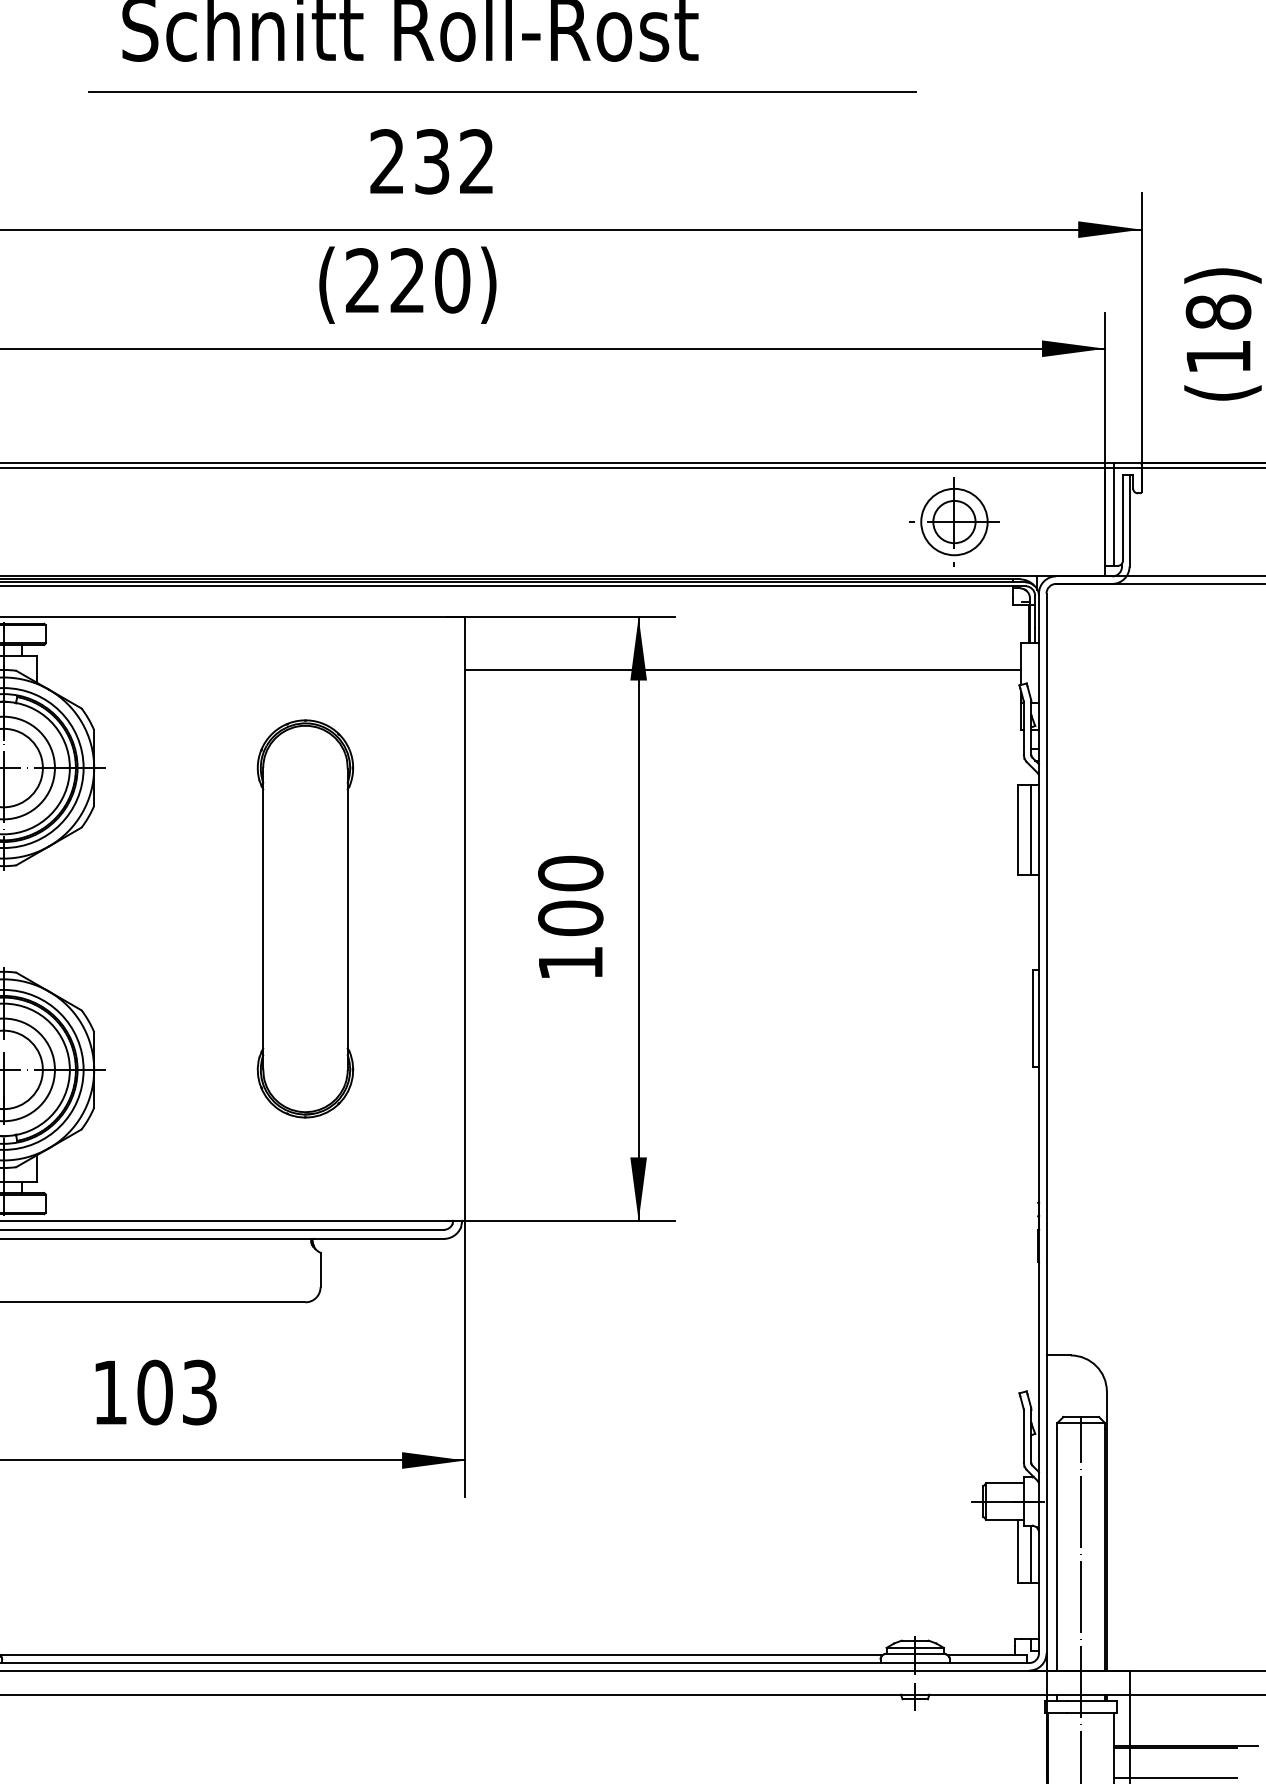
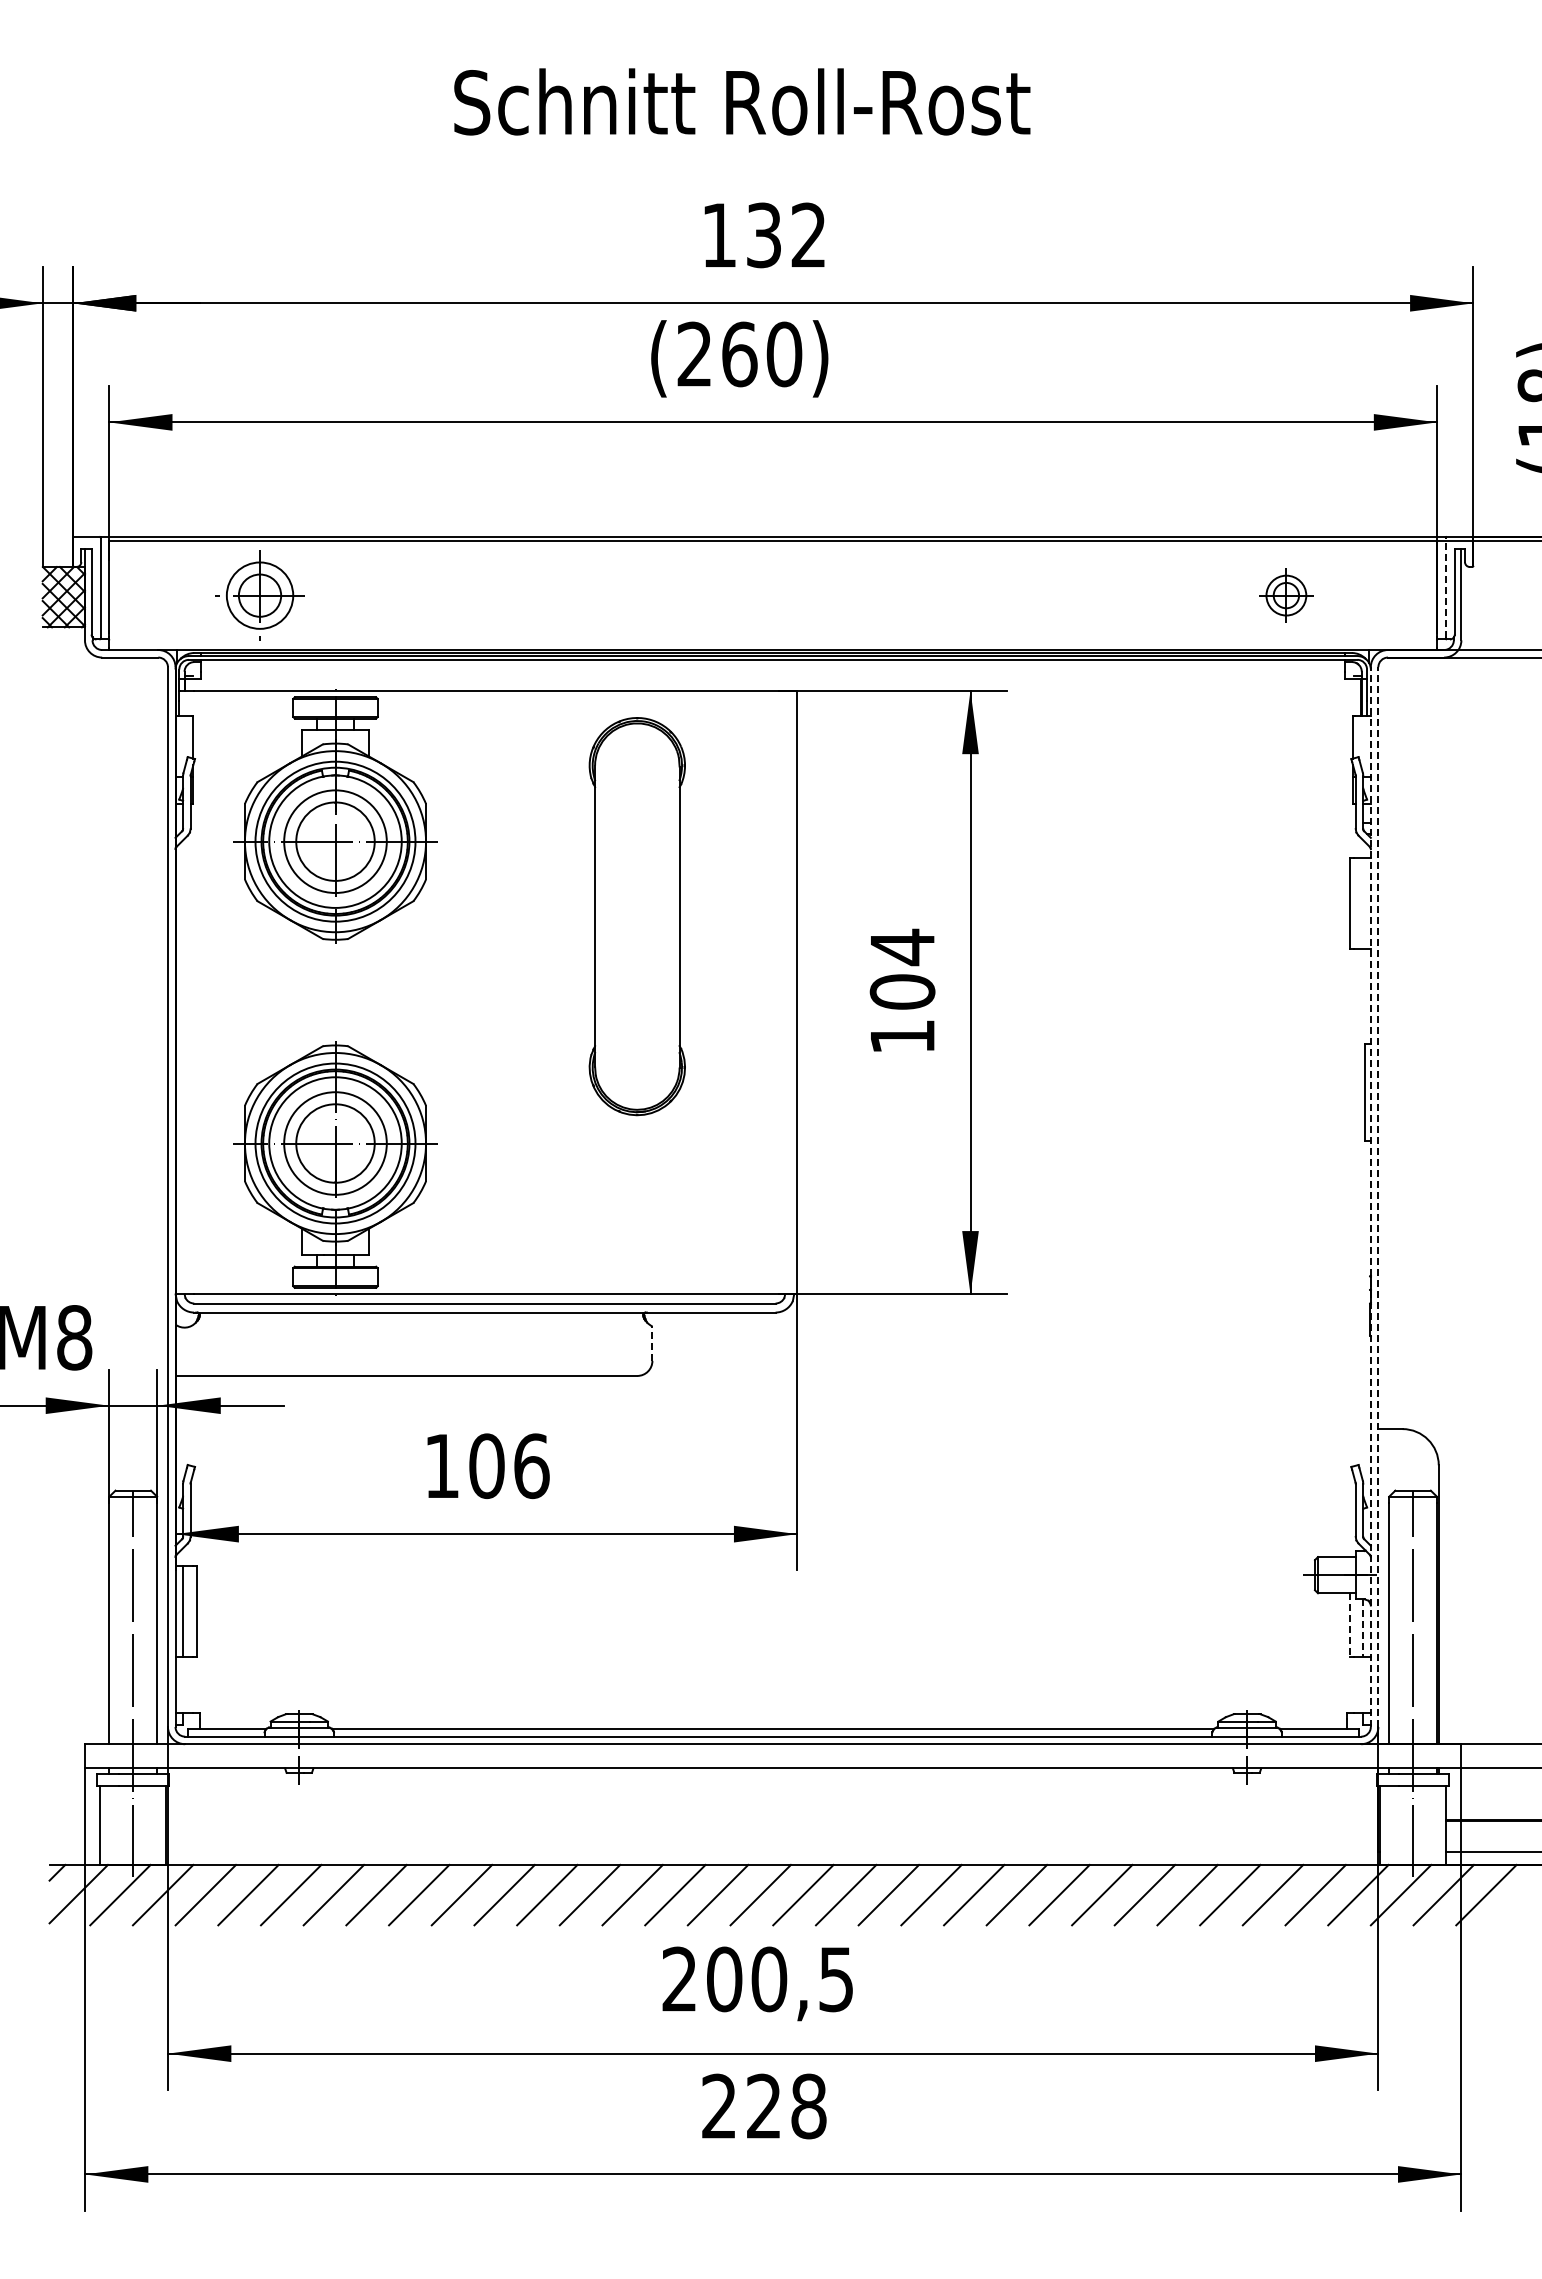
line: (501, 91) -> (833, 165), removed
text: (386, 160) -> (718, 234), 232 -> 132
text: (407, 280) -> (739, 354), 220 -> 260
line: (1113, 513) -> (1445, 587), solid -> dashed
part: (954, 521) -> (1286, 595), size x0.6
line: (743, 669) -> (1075, 743), removed
line: (1031, 829) -> (1363, 903), removed
text: (570, 873) -> (902, 947), 100 -> 104
part: (304, 918) -> (636, 916), moved
line: (1038, 1123) -> (1370, 1197), solid -> dashed
line: (1046, 1123) -> (1378, 1197), solid -> dashed
line: (320, 1269) -> (652, 1343), solid -> dashed
text: (199, 1392) -> (531, 1466), 103 -> 106
line: (1017, 1551) -> (1349, 1625), solid -> dashed
line: (1031, 1554) -> (1363, 1628), solid -> dashed

